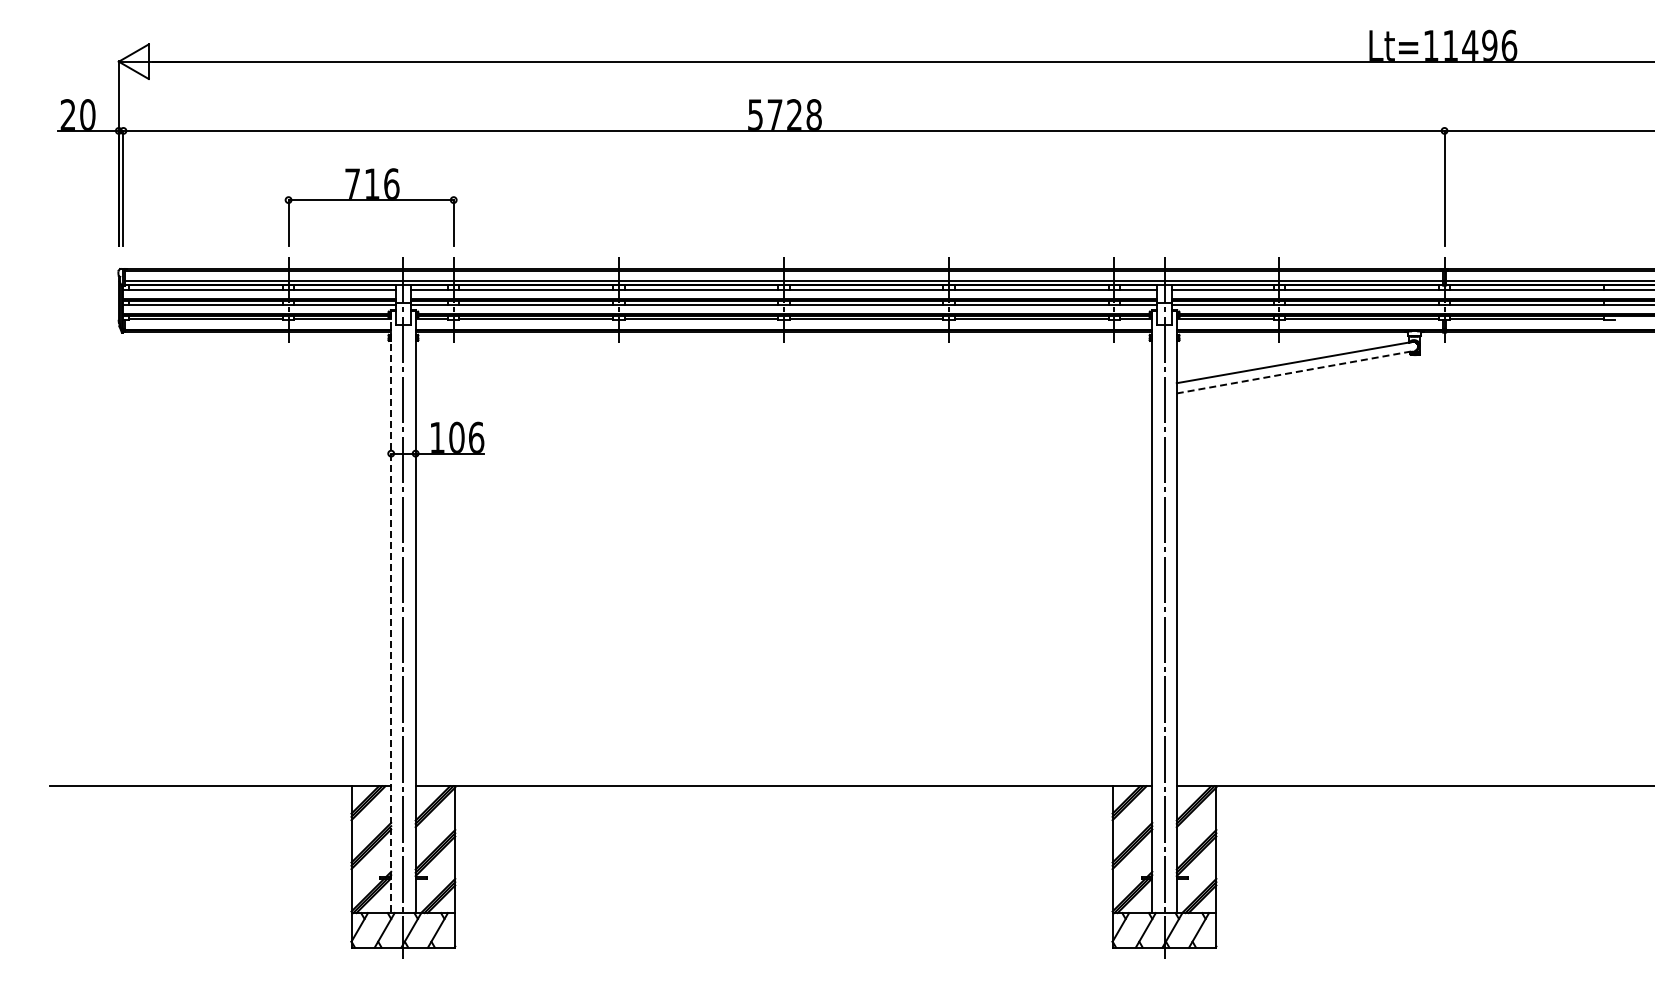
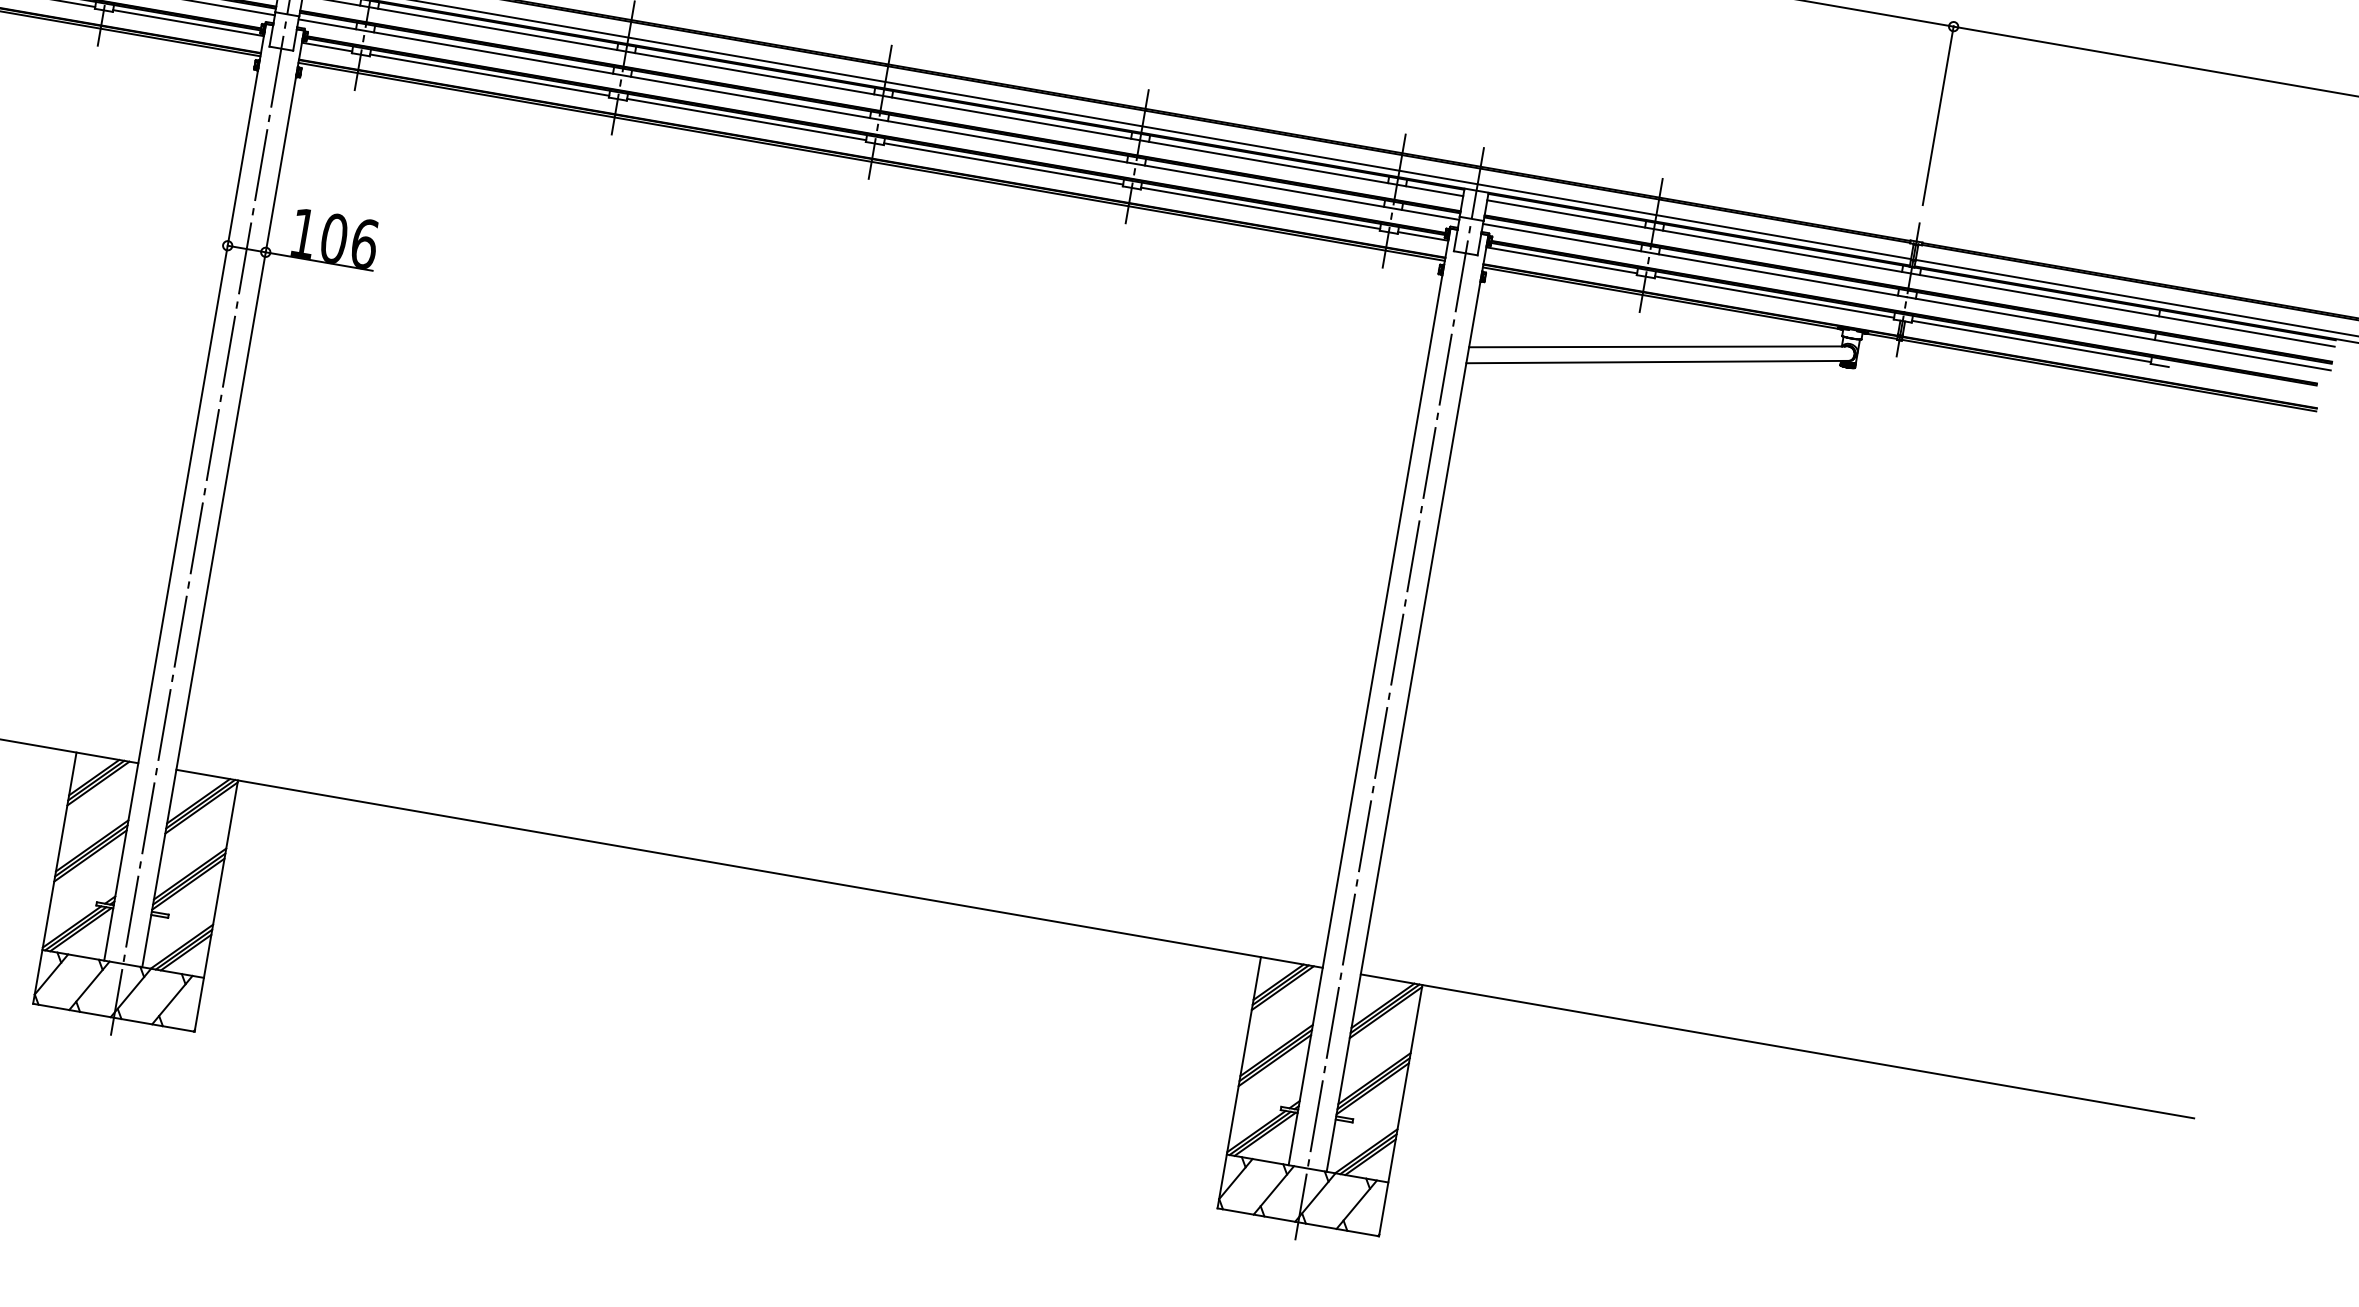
line: (1296, 372) -> (1658, 362), dashed -> solid
line: (391, 612) -> (185, 493), dashed -> solid

